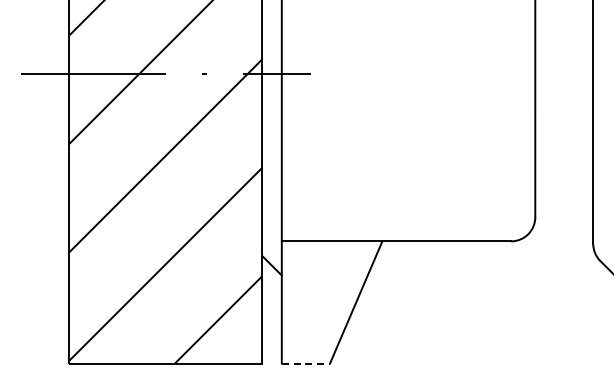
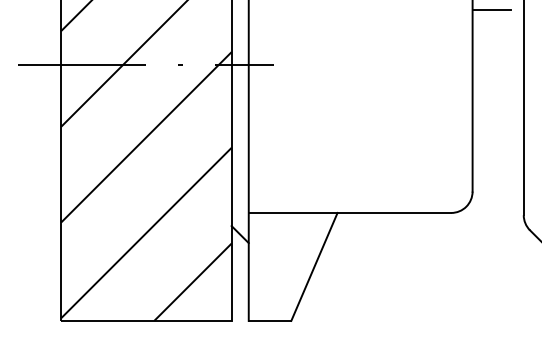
line: (556, 12) -> (491, 10), added
line: (306, 363) -> (270, 320), dashed -> solid

